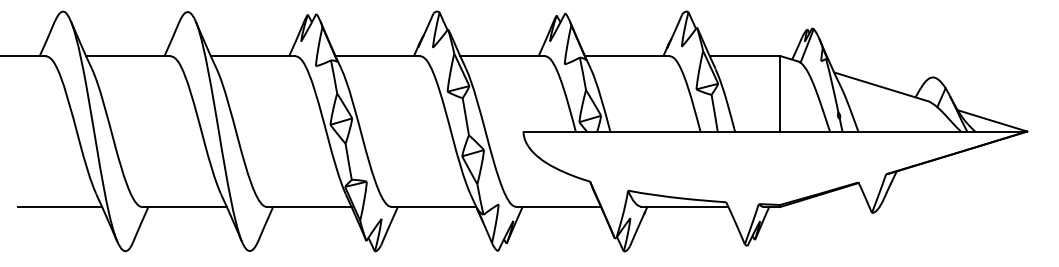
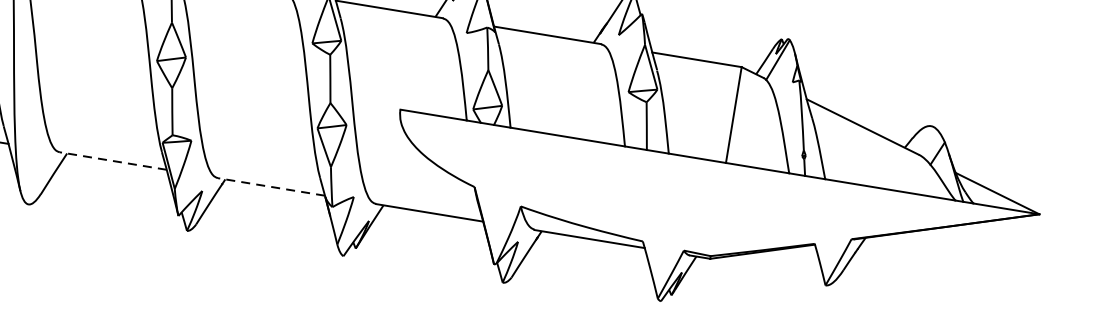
line: (308, 207) -> (111, 161), solid -> dashed
line: (433, 207) -> (270, 187), solid -> dashed

